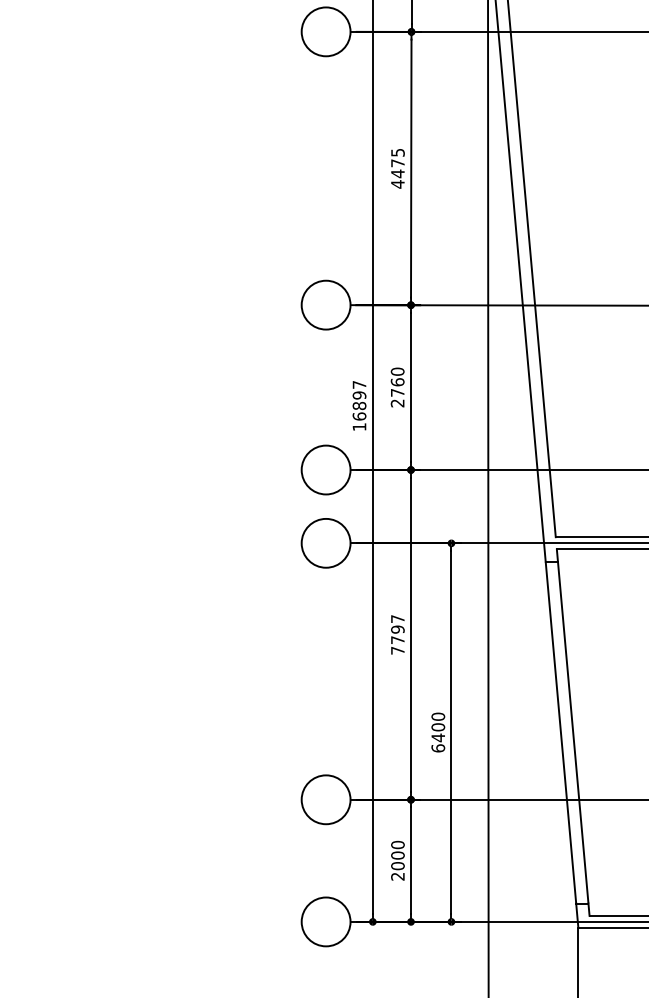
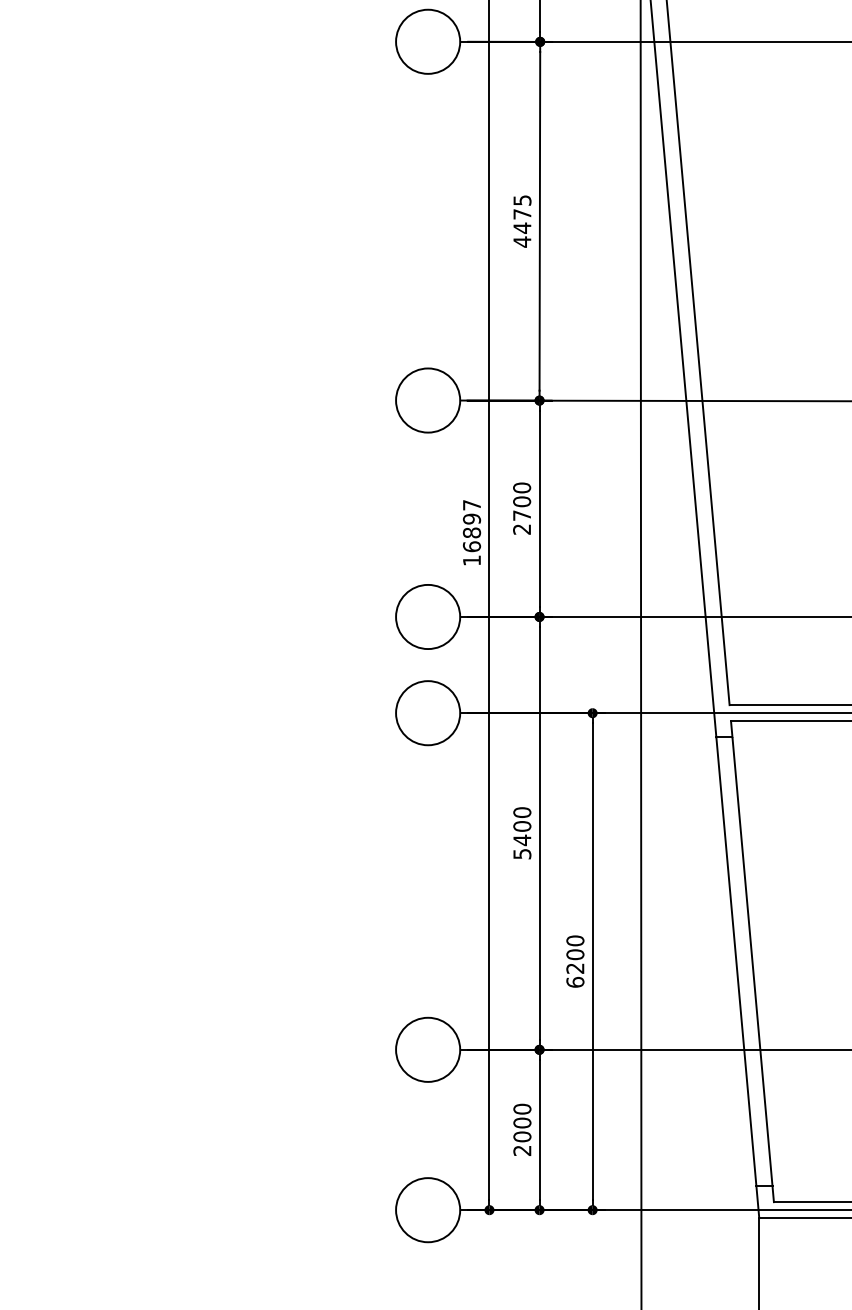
text: (397, 382) -> (521, 501), 2760 -> 2700
text: (398, 634) -> (522, 833), 7797 -> 5400
text: (438, 737) -> (575, 968), 6400 -> 6200

